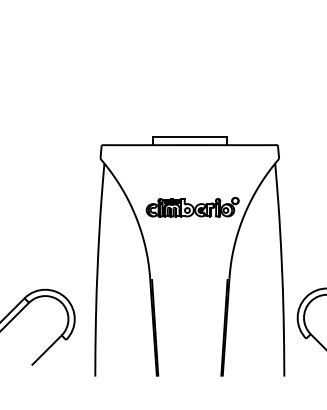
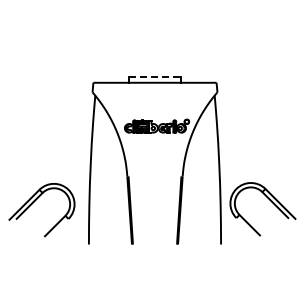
line: (190, 137) -> (155, 77), solid -> dashed

